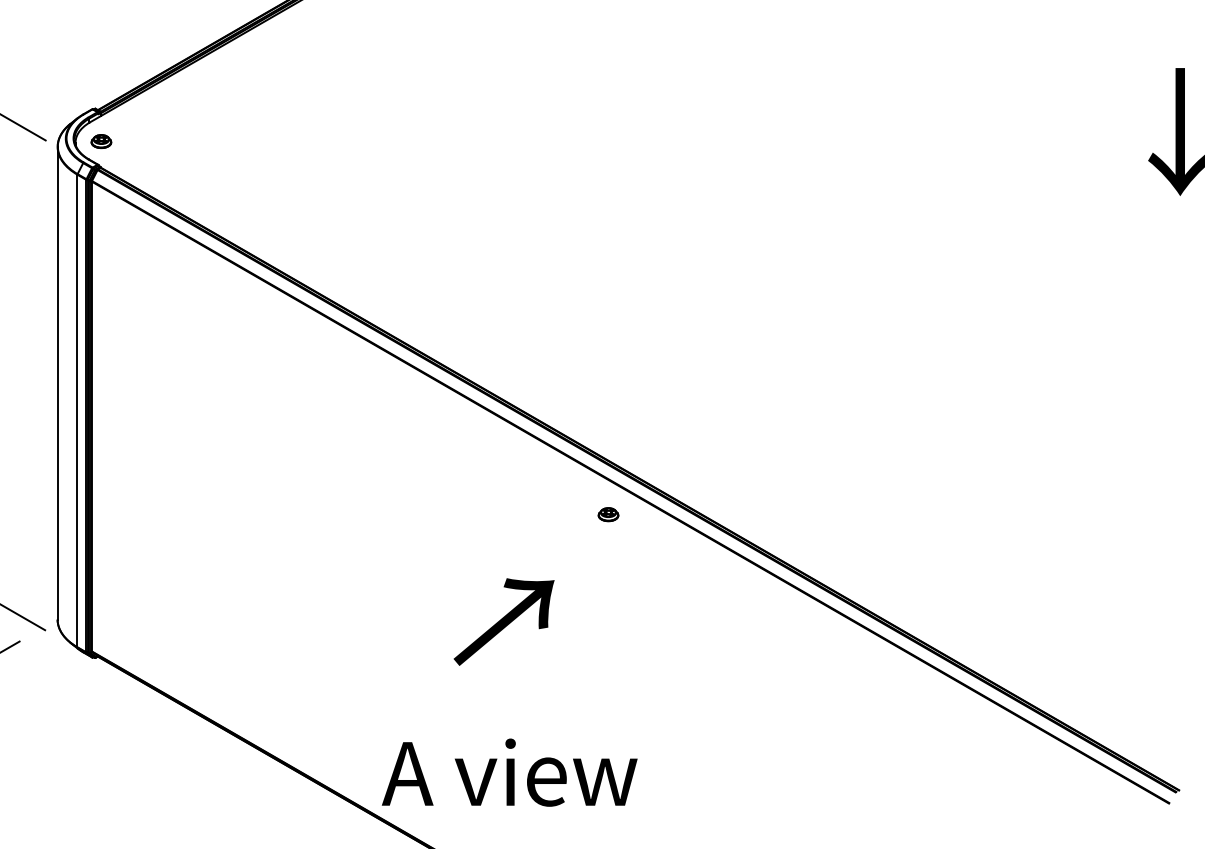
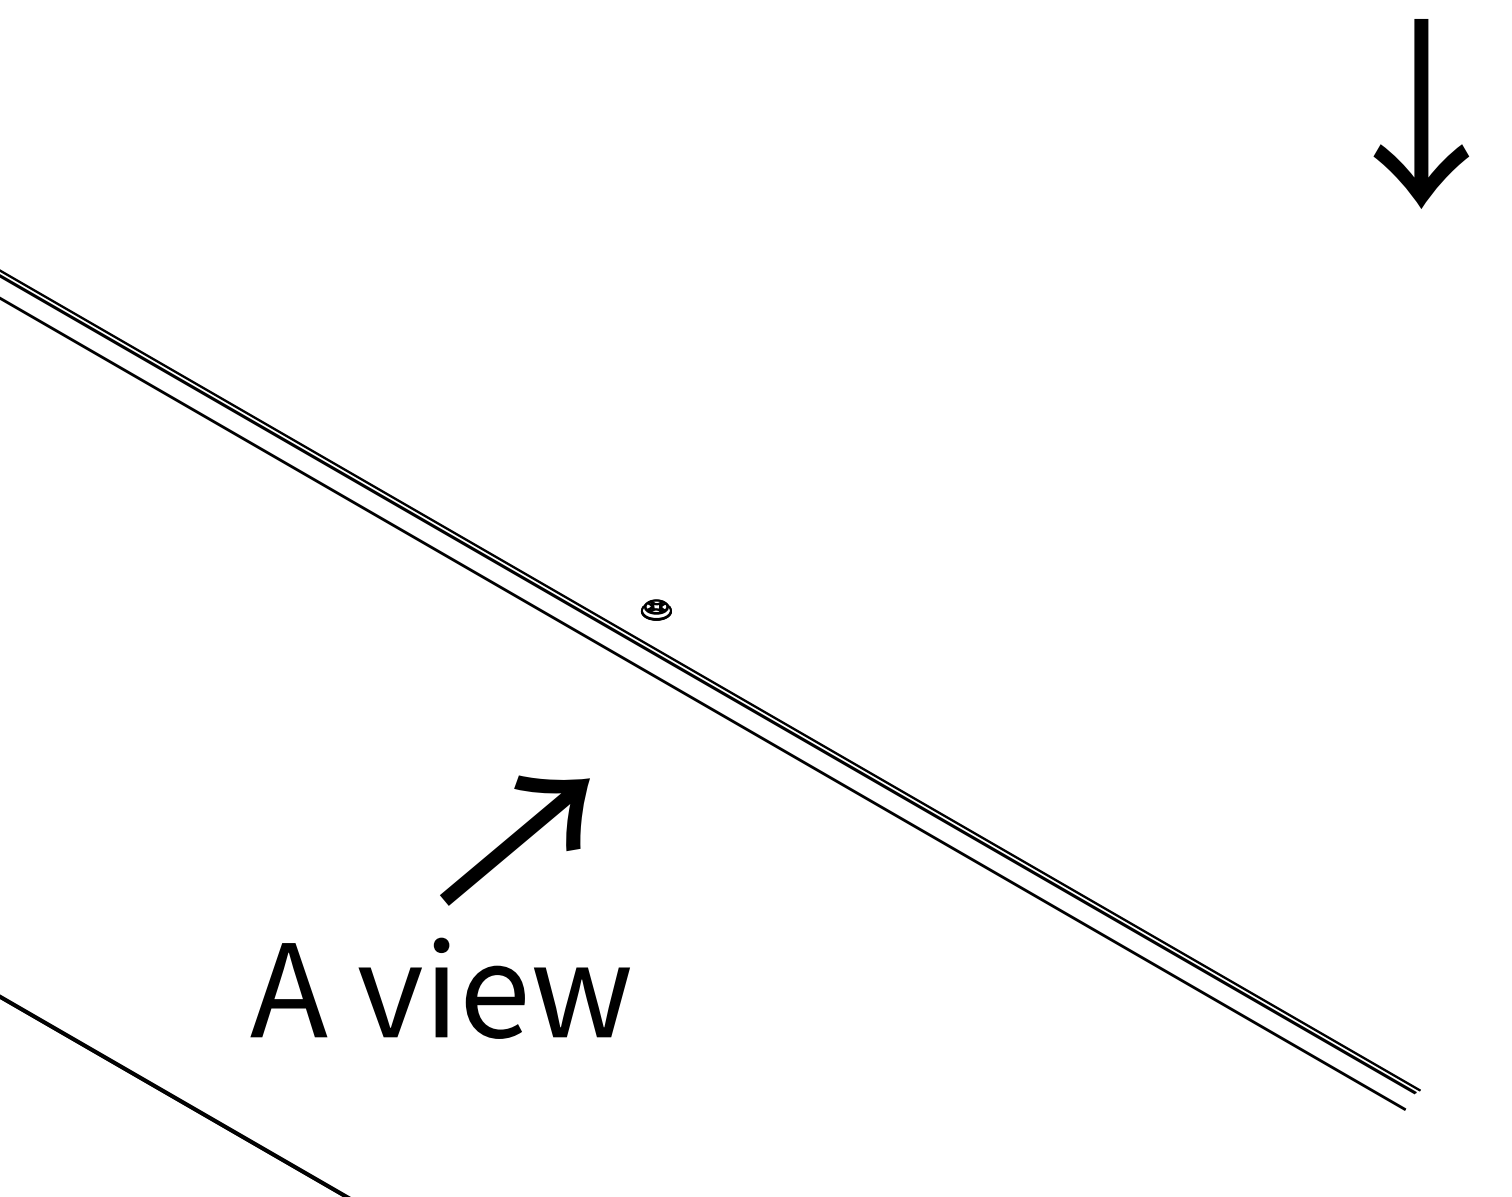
part: (608, 514) -> (656, 609), moved
text: (503, 621) -> (514, 839), moved
text: (509, 772) -> (439, 988), moved

